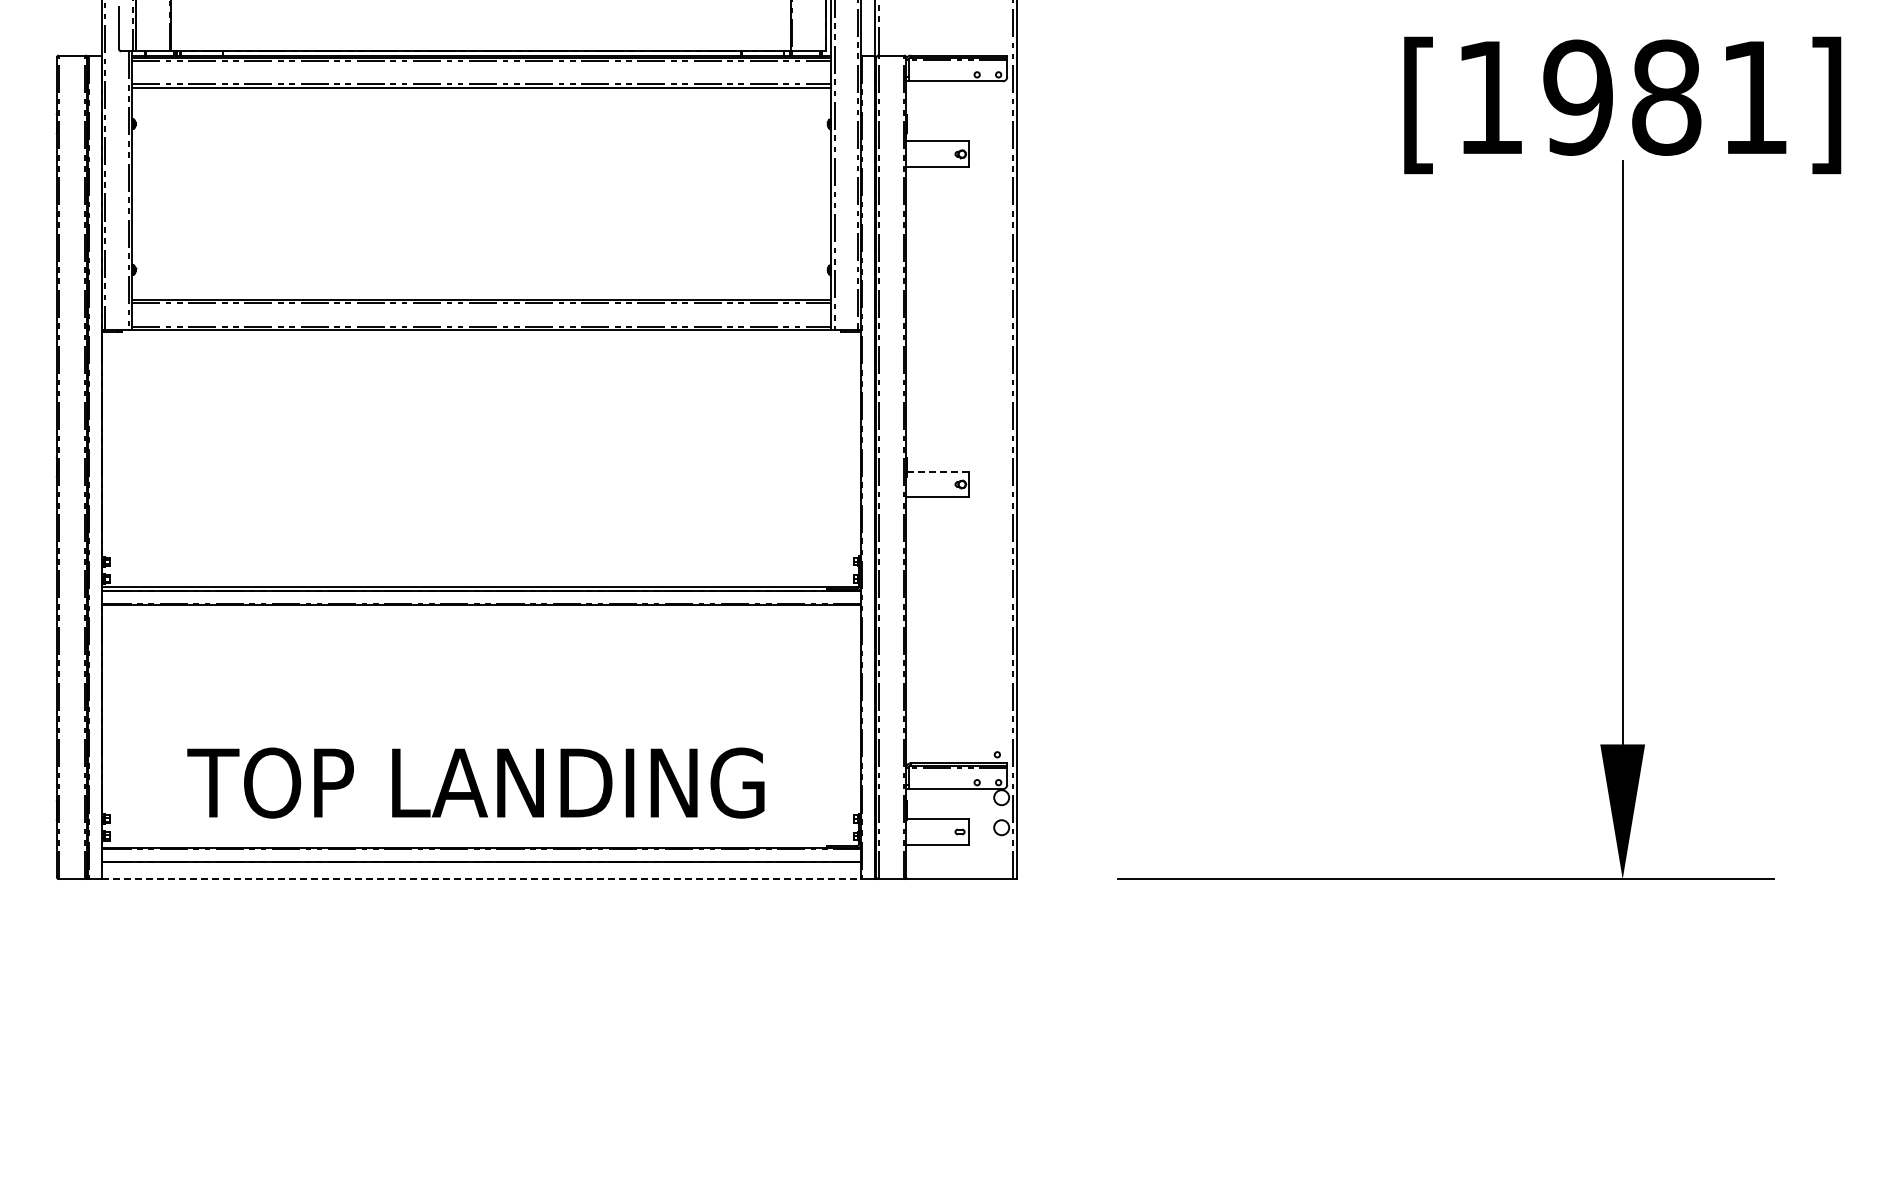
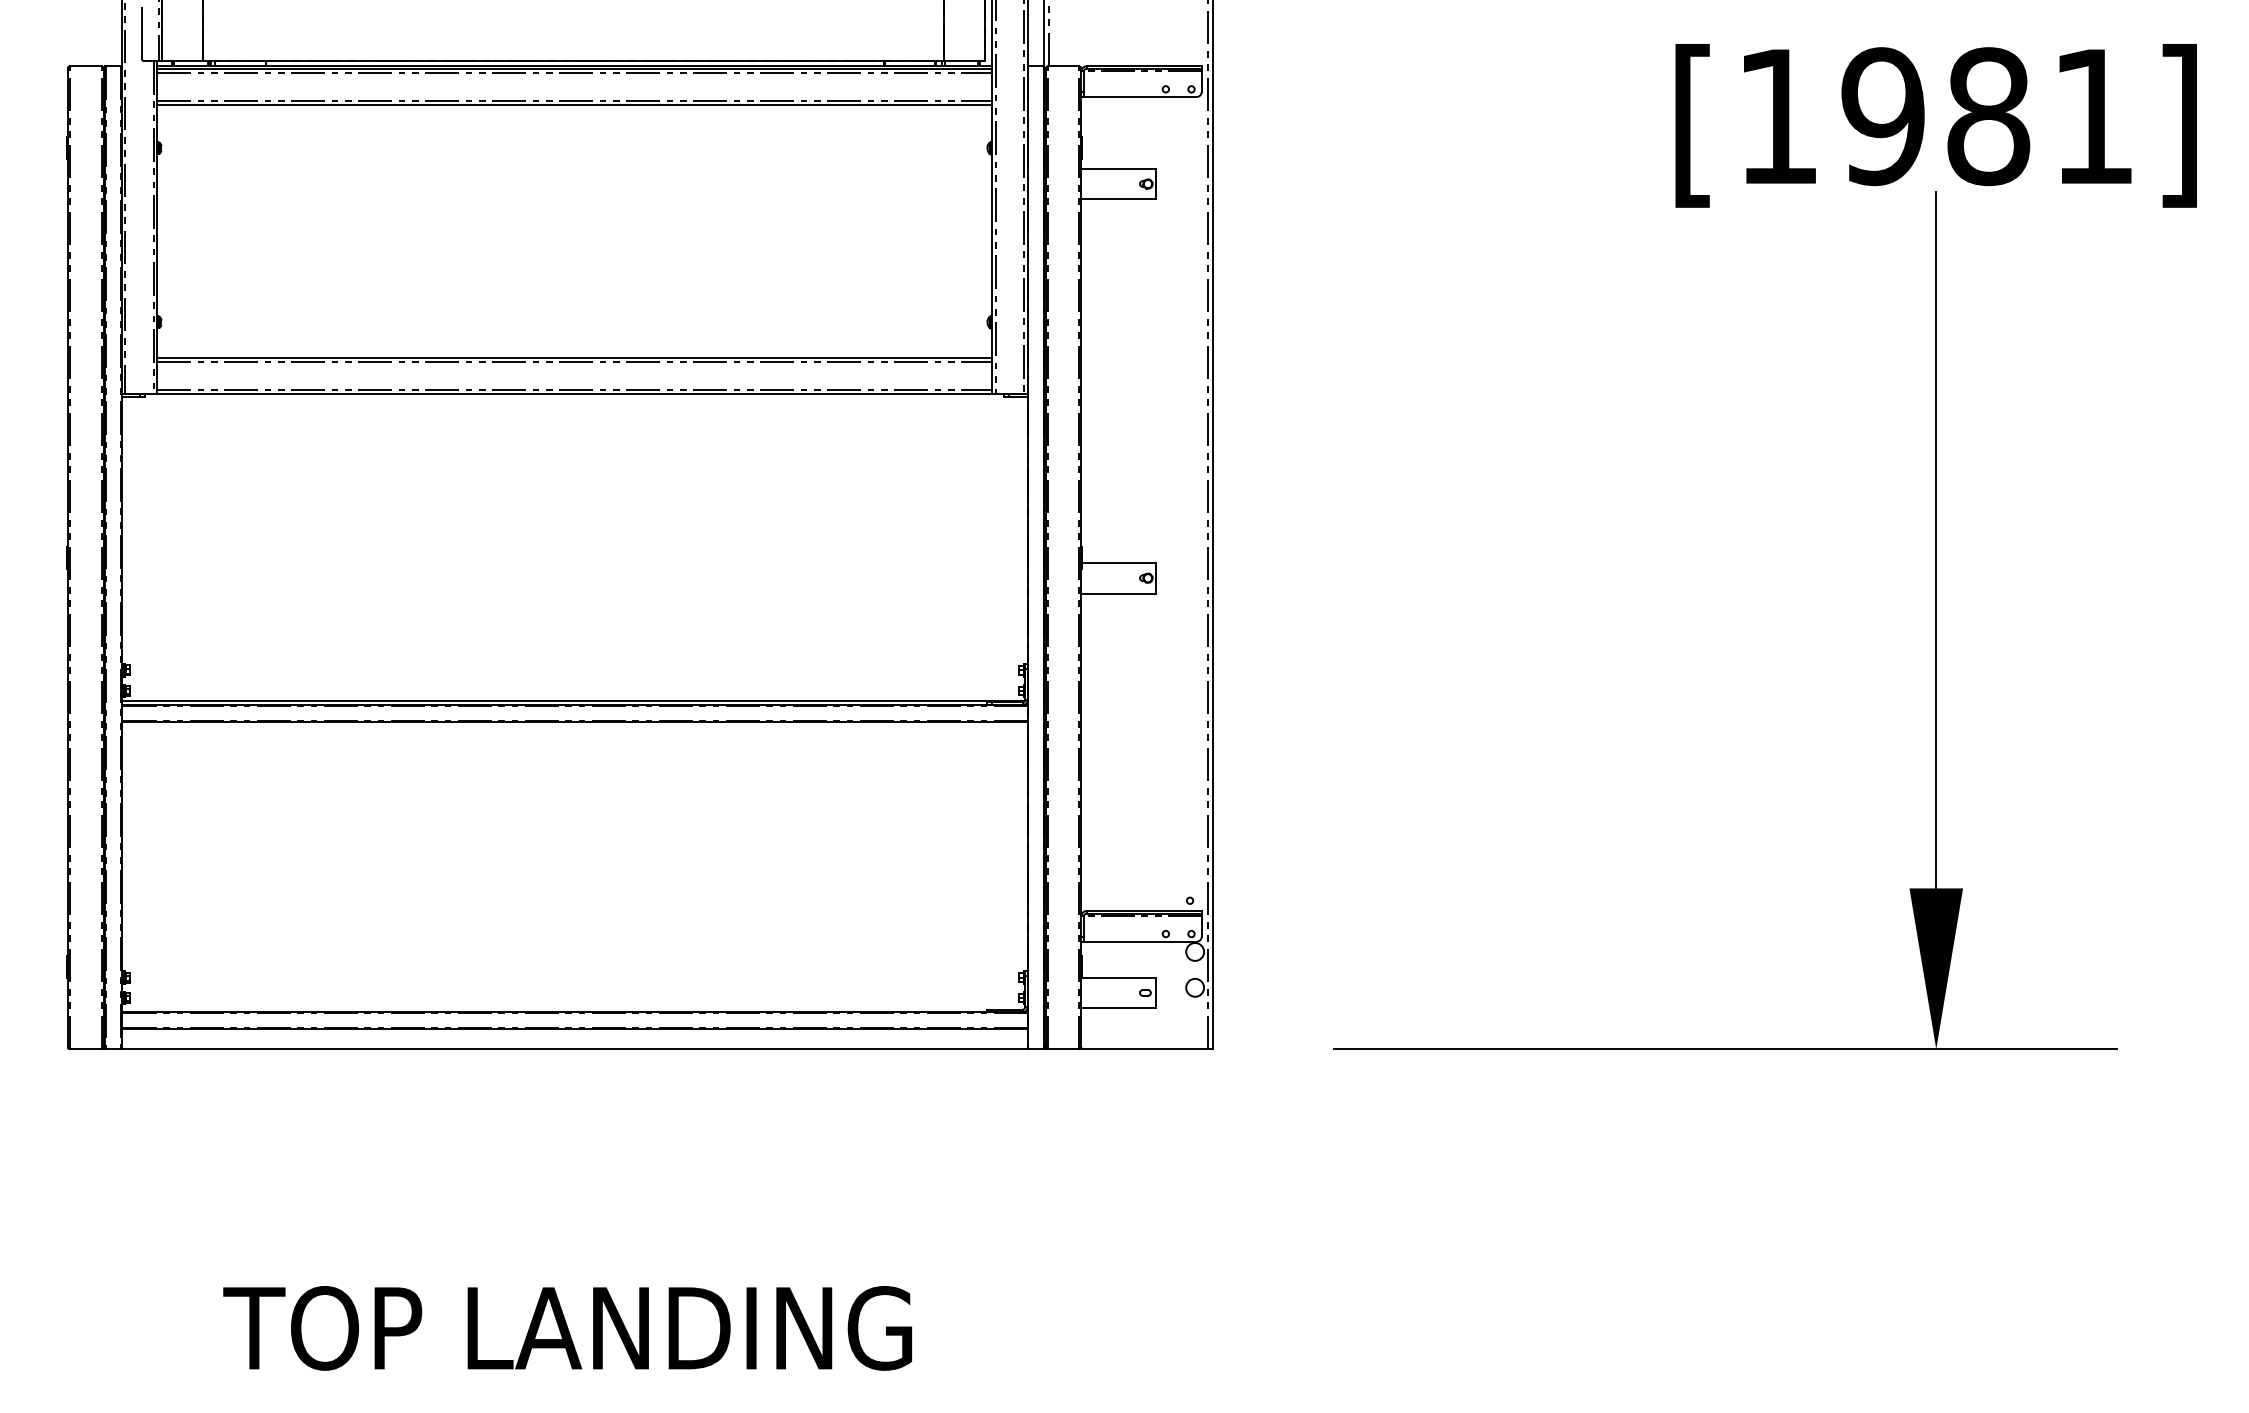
line: (937, 471) -> (1118, 562), dashed -> solid
text: (475, 782) -> (567, 1327), moved
line: (481, 879) -> (574, 1049), dashed -> solid

